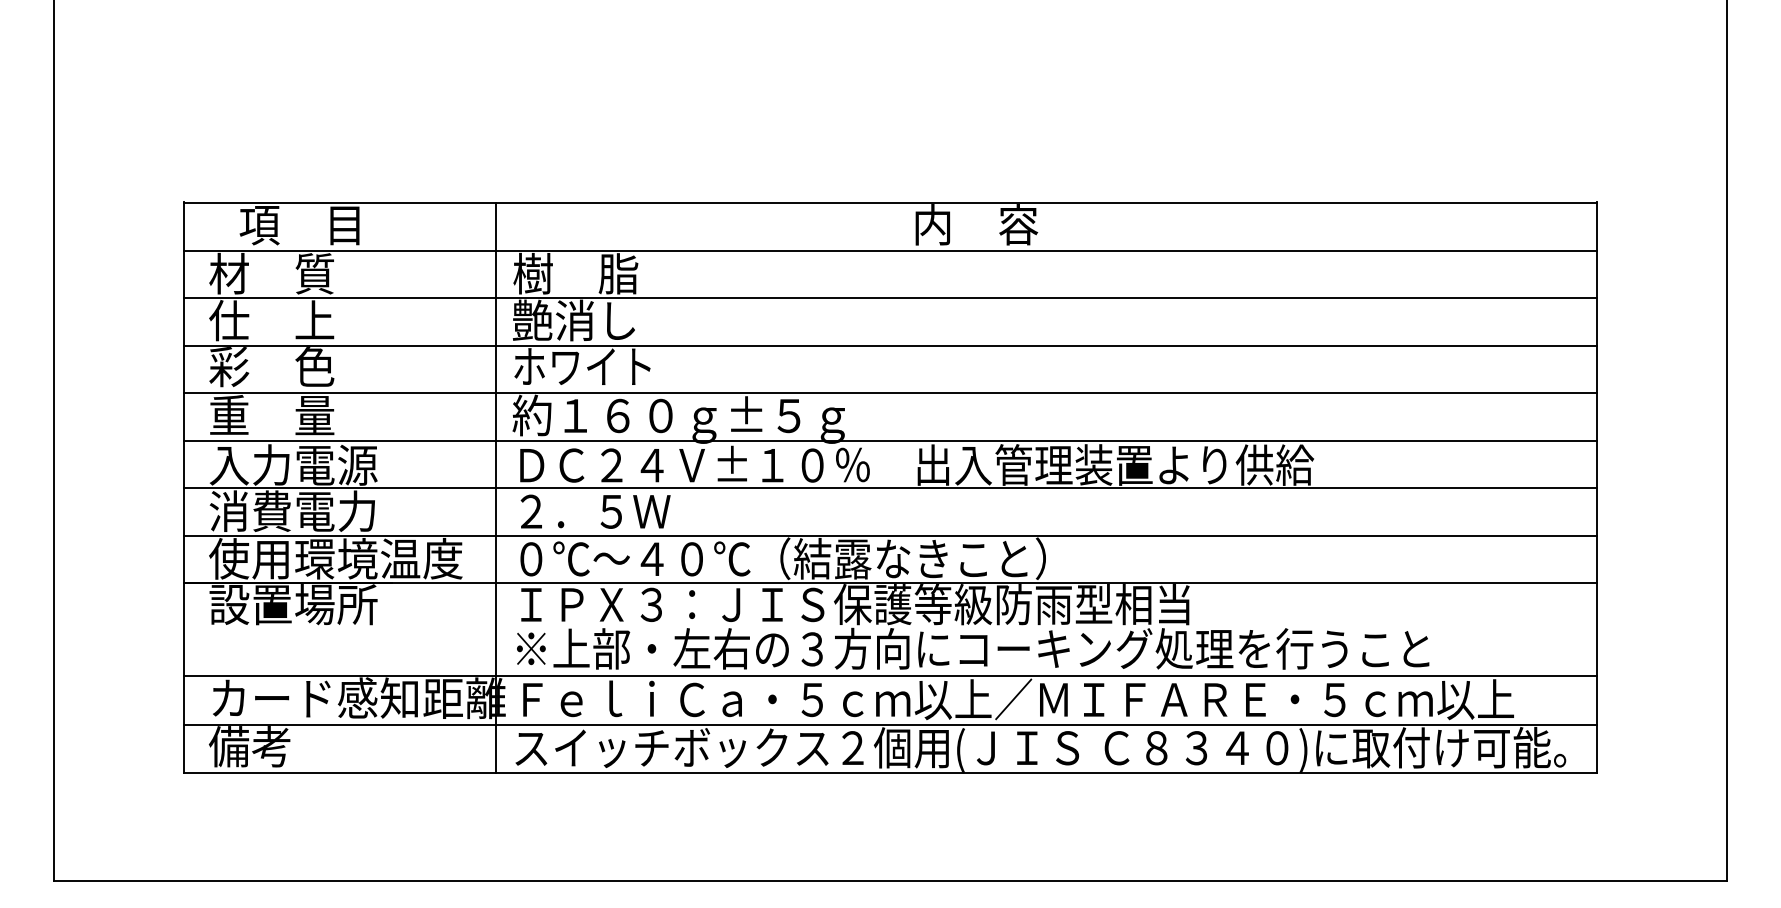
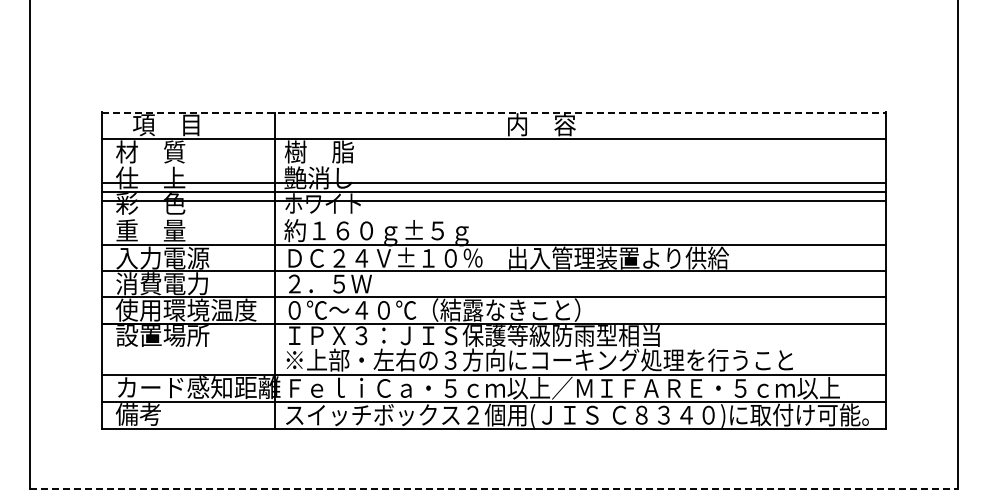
line: (891, 202) -> (494, 112), solid -> dashed
line: (889, 298) -> (493, 182), moved
line: (889, 393) -> (493, 201), moved
line: (891, 880) -> (494, 488), solid -> dashed

